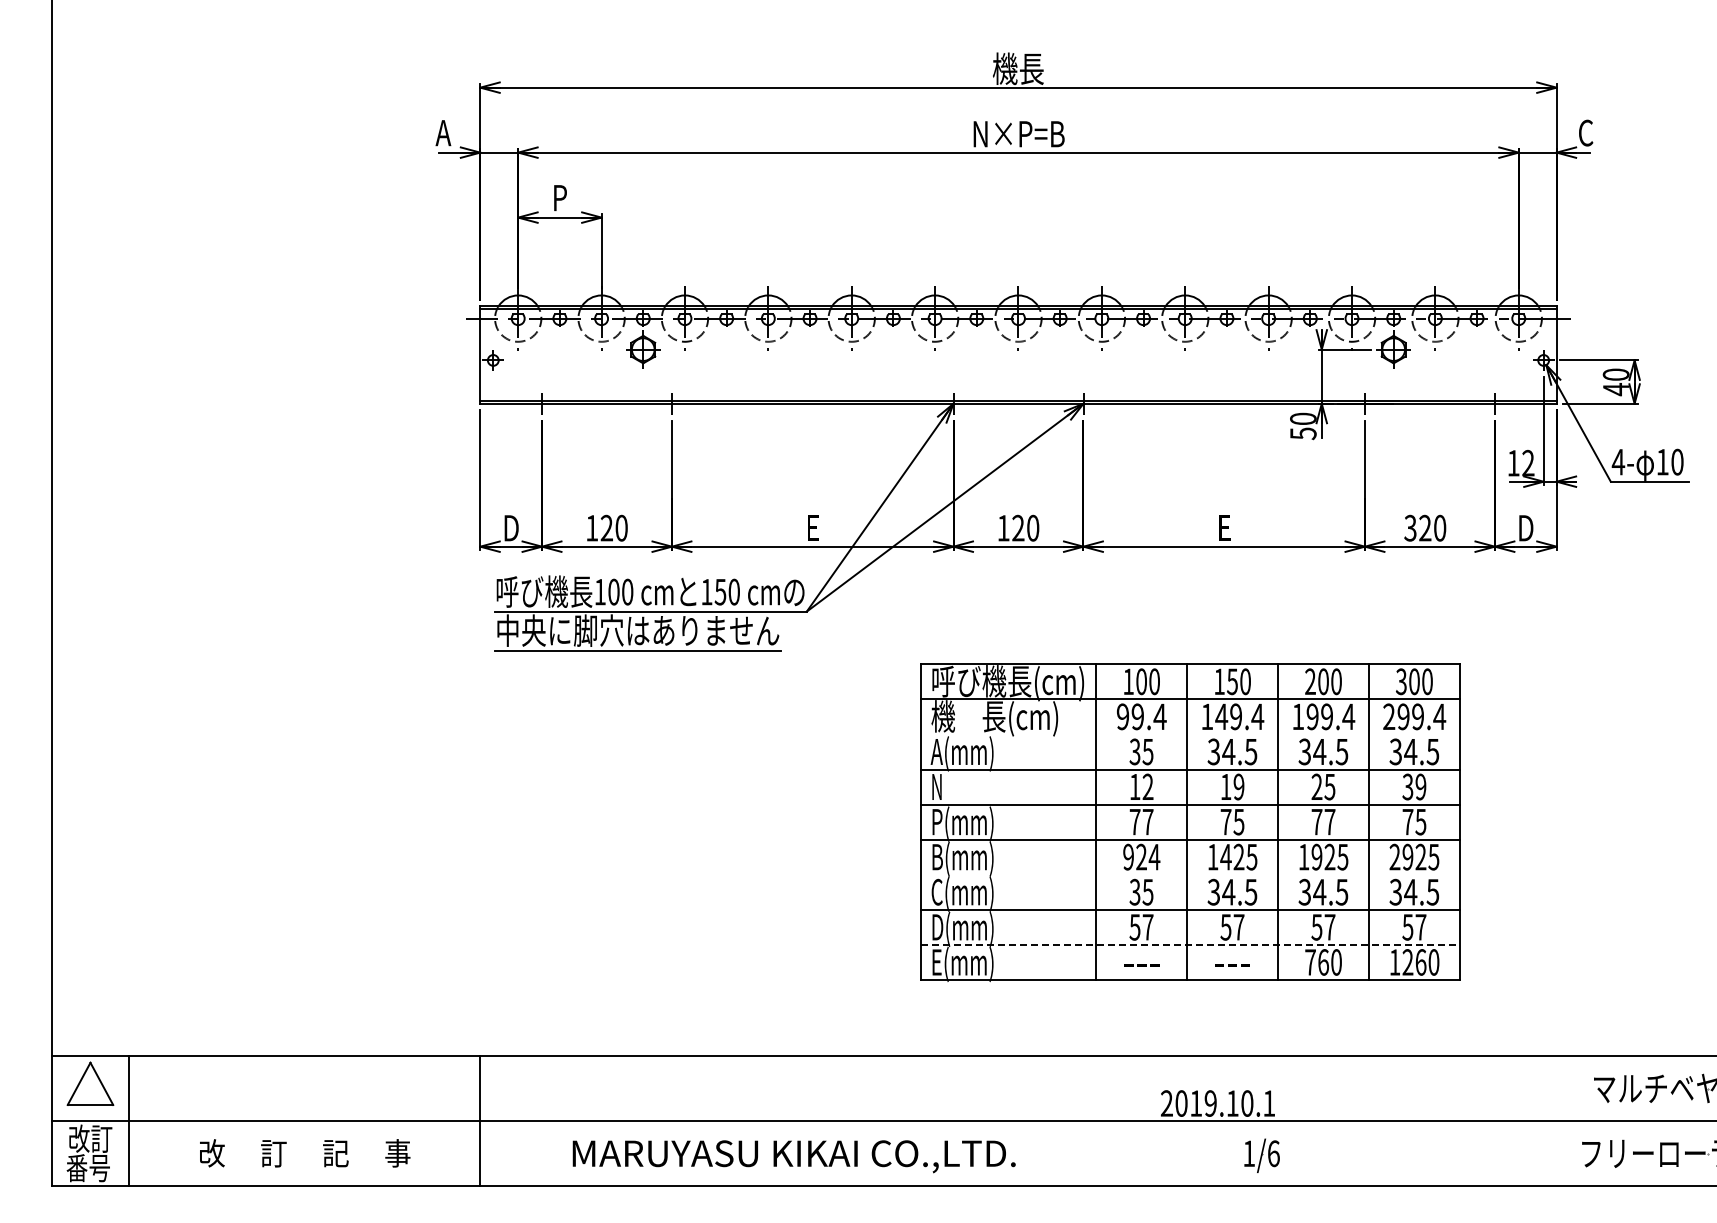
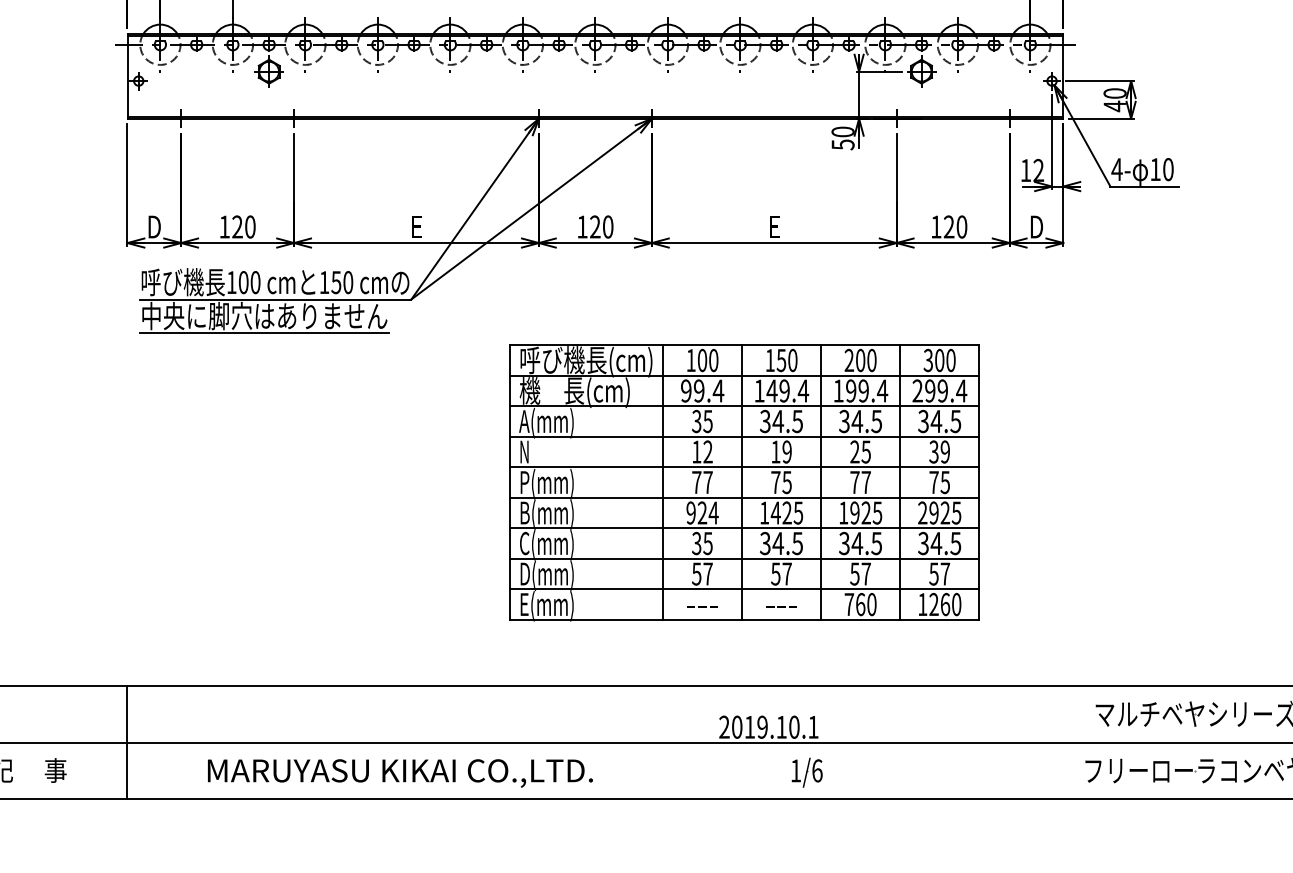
text: (1410, 527) -> (936, 226), 320 -> 120
line: (1190, 734) -> (744, 406), added
line: (1190, 874) -> (744, 528), added
line: (1190, 944) -> (744, 588), dashed -> solid

